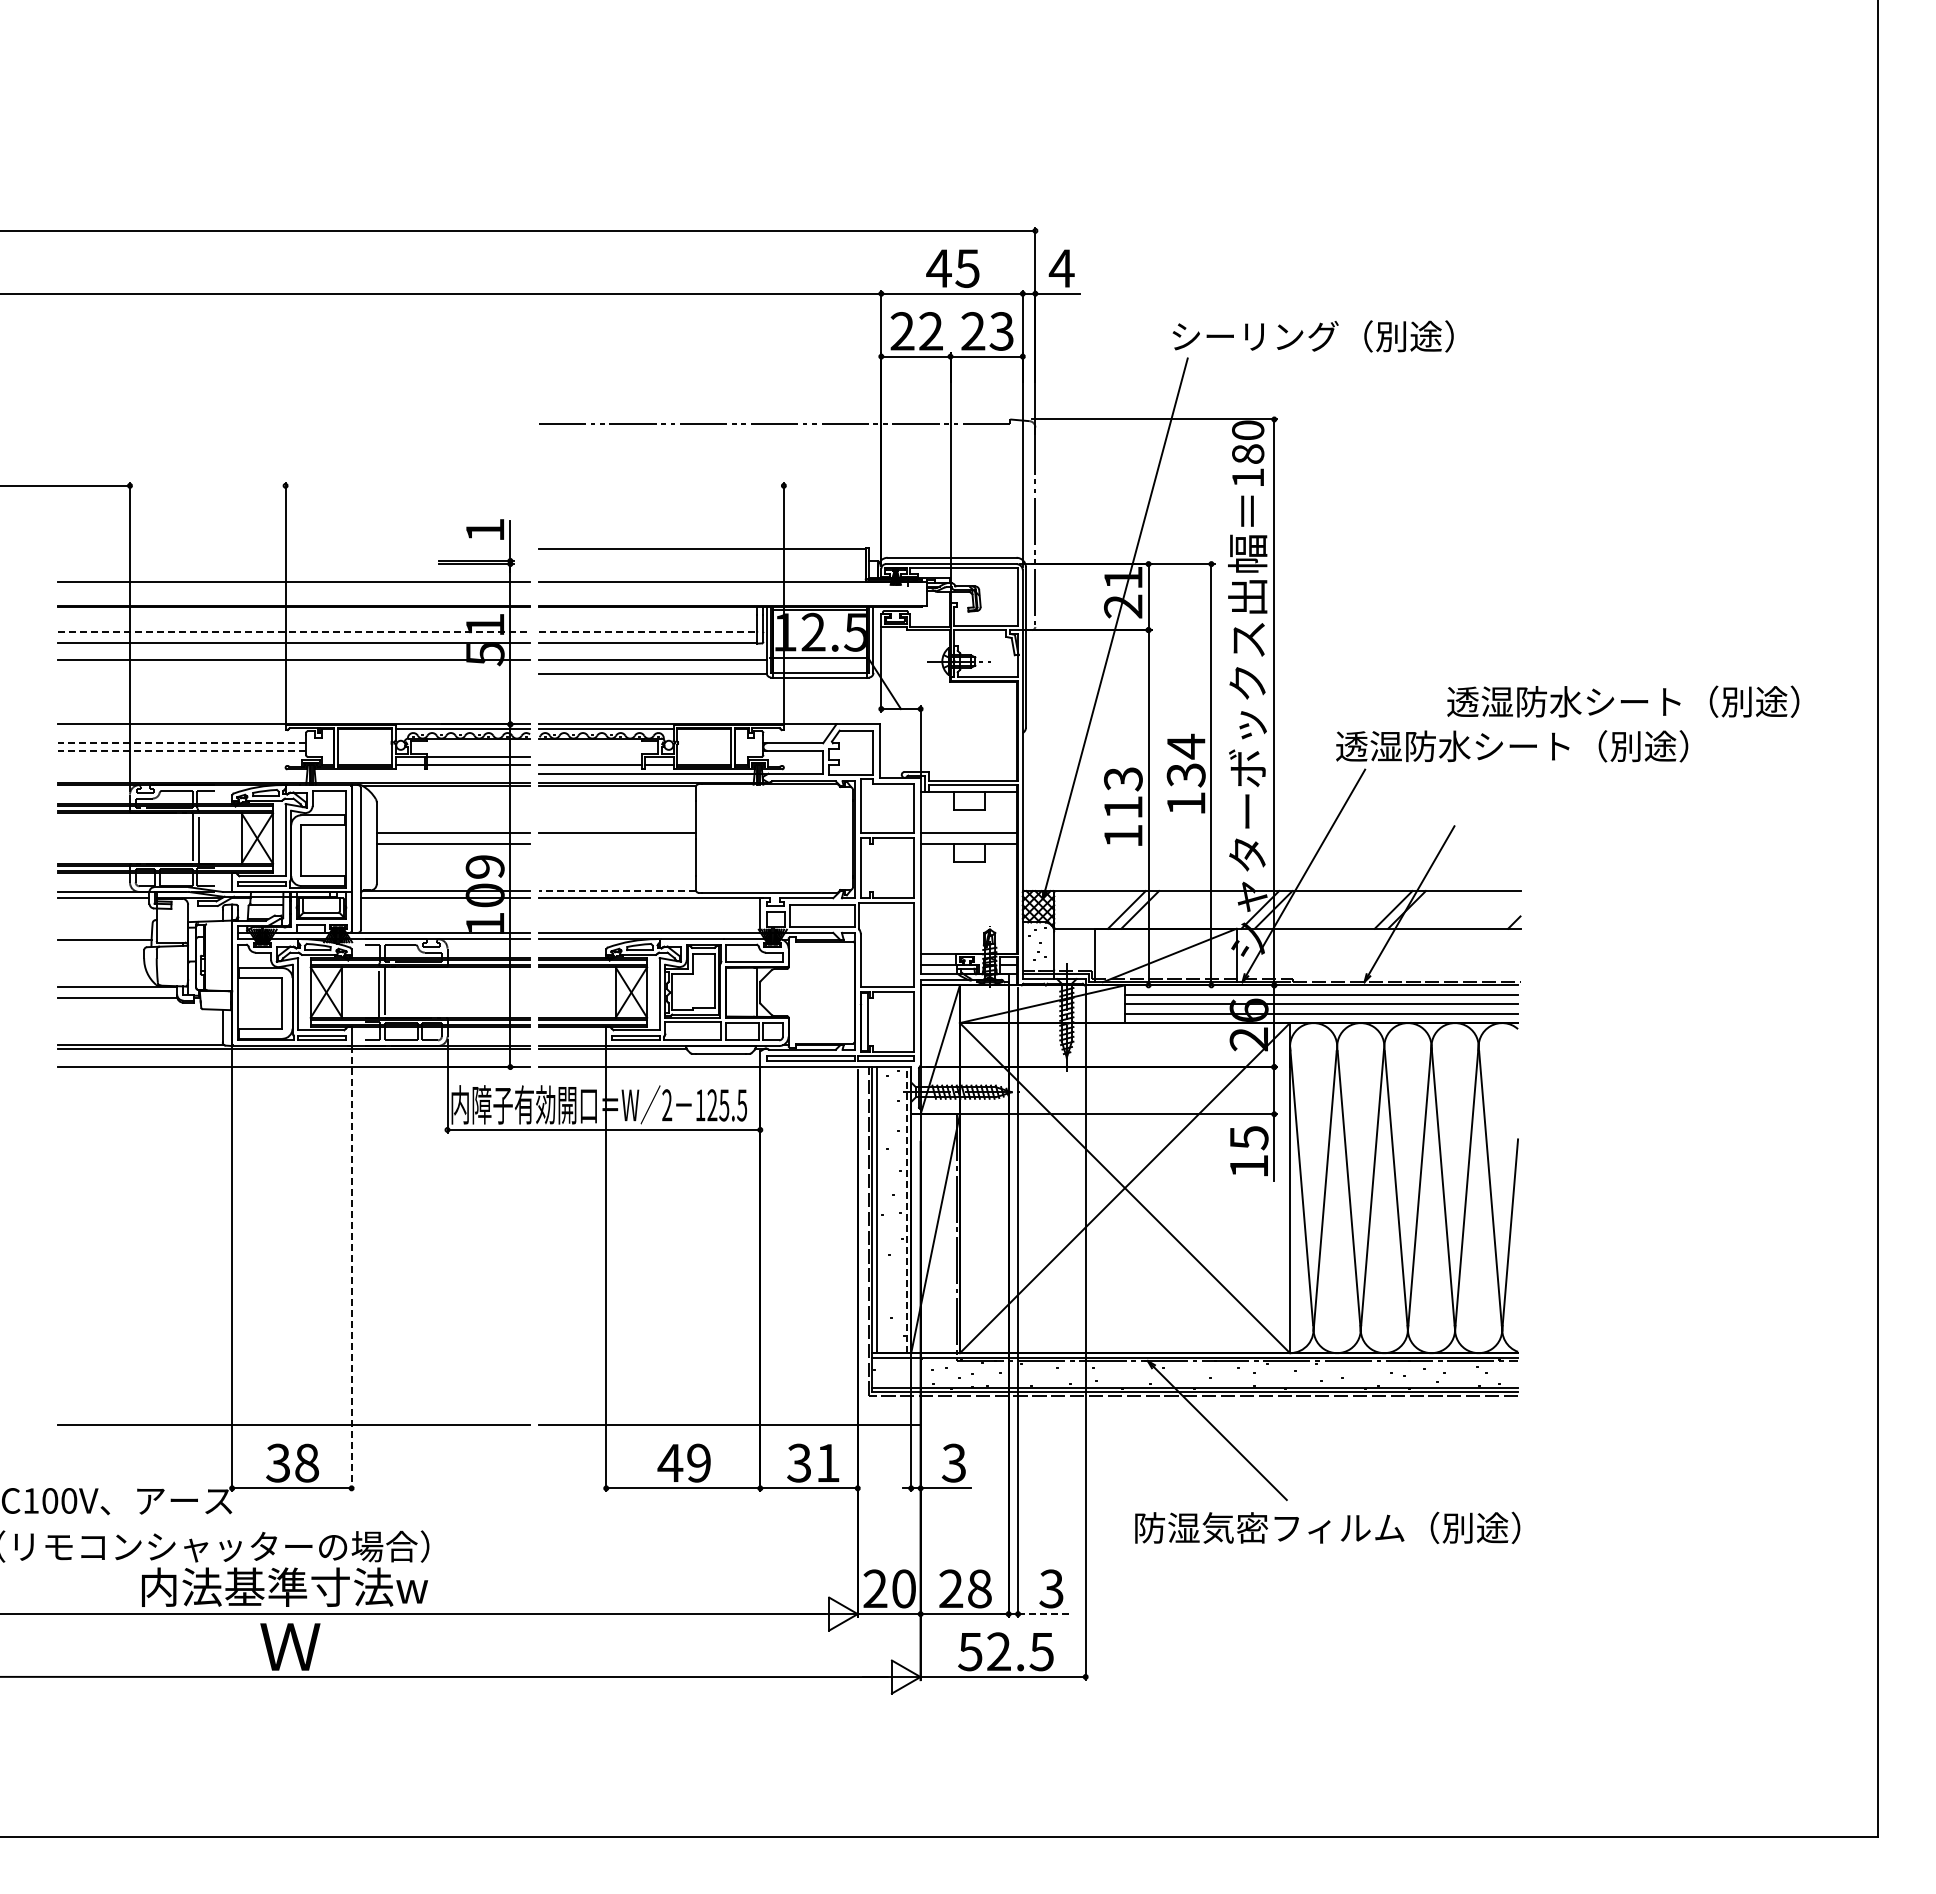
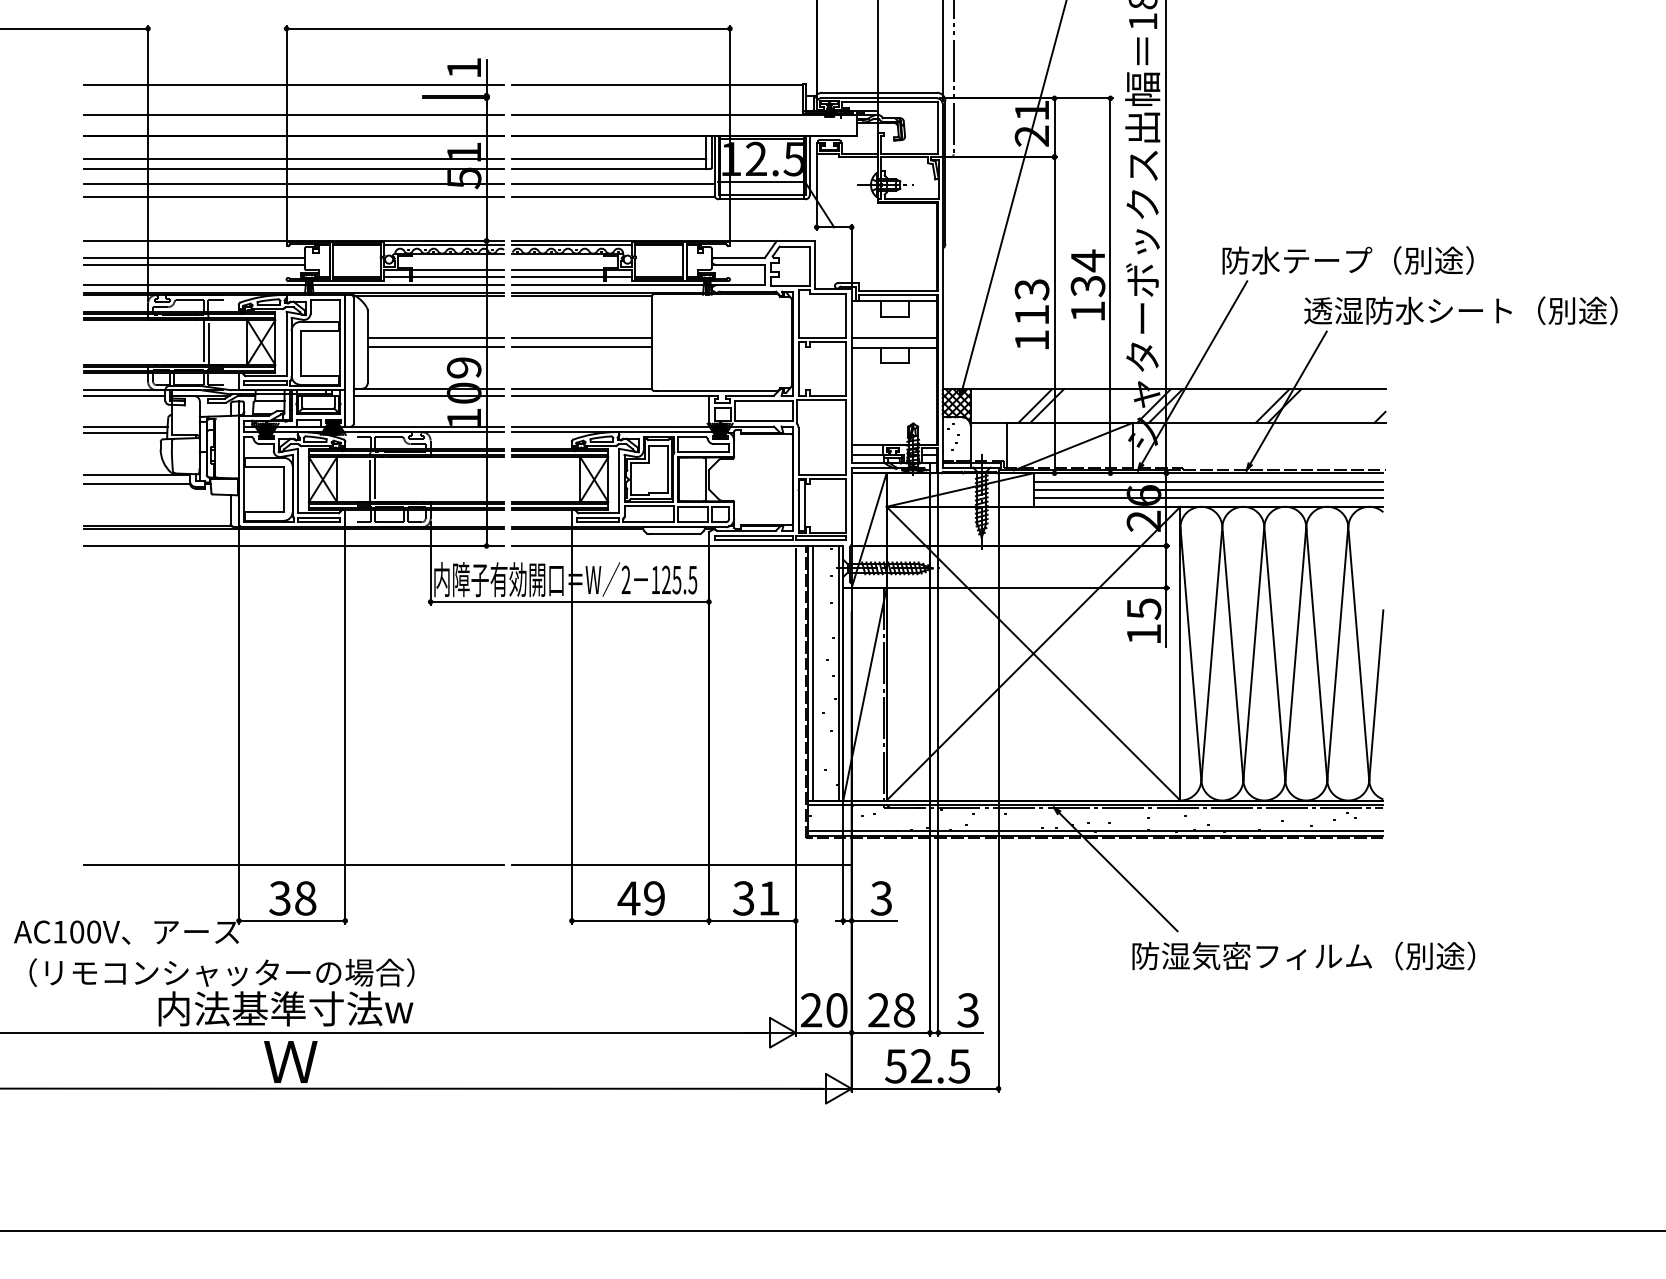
line: (534, 485) -> (508, 28), added
line: (294, 548) -> (294, 84), added
line: (294, 631) -> (294, 158), dashed -> solid
line: (648, 631) -> (609, 158), dashed -> solid
line: (294, 674) -> (294, 196), added
text: (1623, 701) -> (1461, 310), moved
line: (182, 743) -> (194, 258), dashed -> solid
text: (1512, 746) -> (1378, 260), 透湿防水シート（別途） -> 防水テープ（別途）
line: (182, 750) -> (194, 264), dashed -> solid
line: (590, 757) -> (557, 270), added
line: (294, 773) -> (294, 284), added
line: (617, 843) -> (581, 347), added
line: (617, 891) -> (581, 389), dashed -> solid
line: (104, 932) -> (125, 426), added
line: (906, 1209) -> (839, 672), dashed -> solid
line: (351, 1268) -> (345, 725), dashed -> solid
text: (1327, 1527) -> (1303, 955), moved
line: (1043, 1614) -> (961, 1033), dashed -> solid

